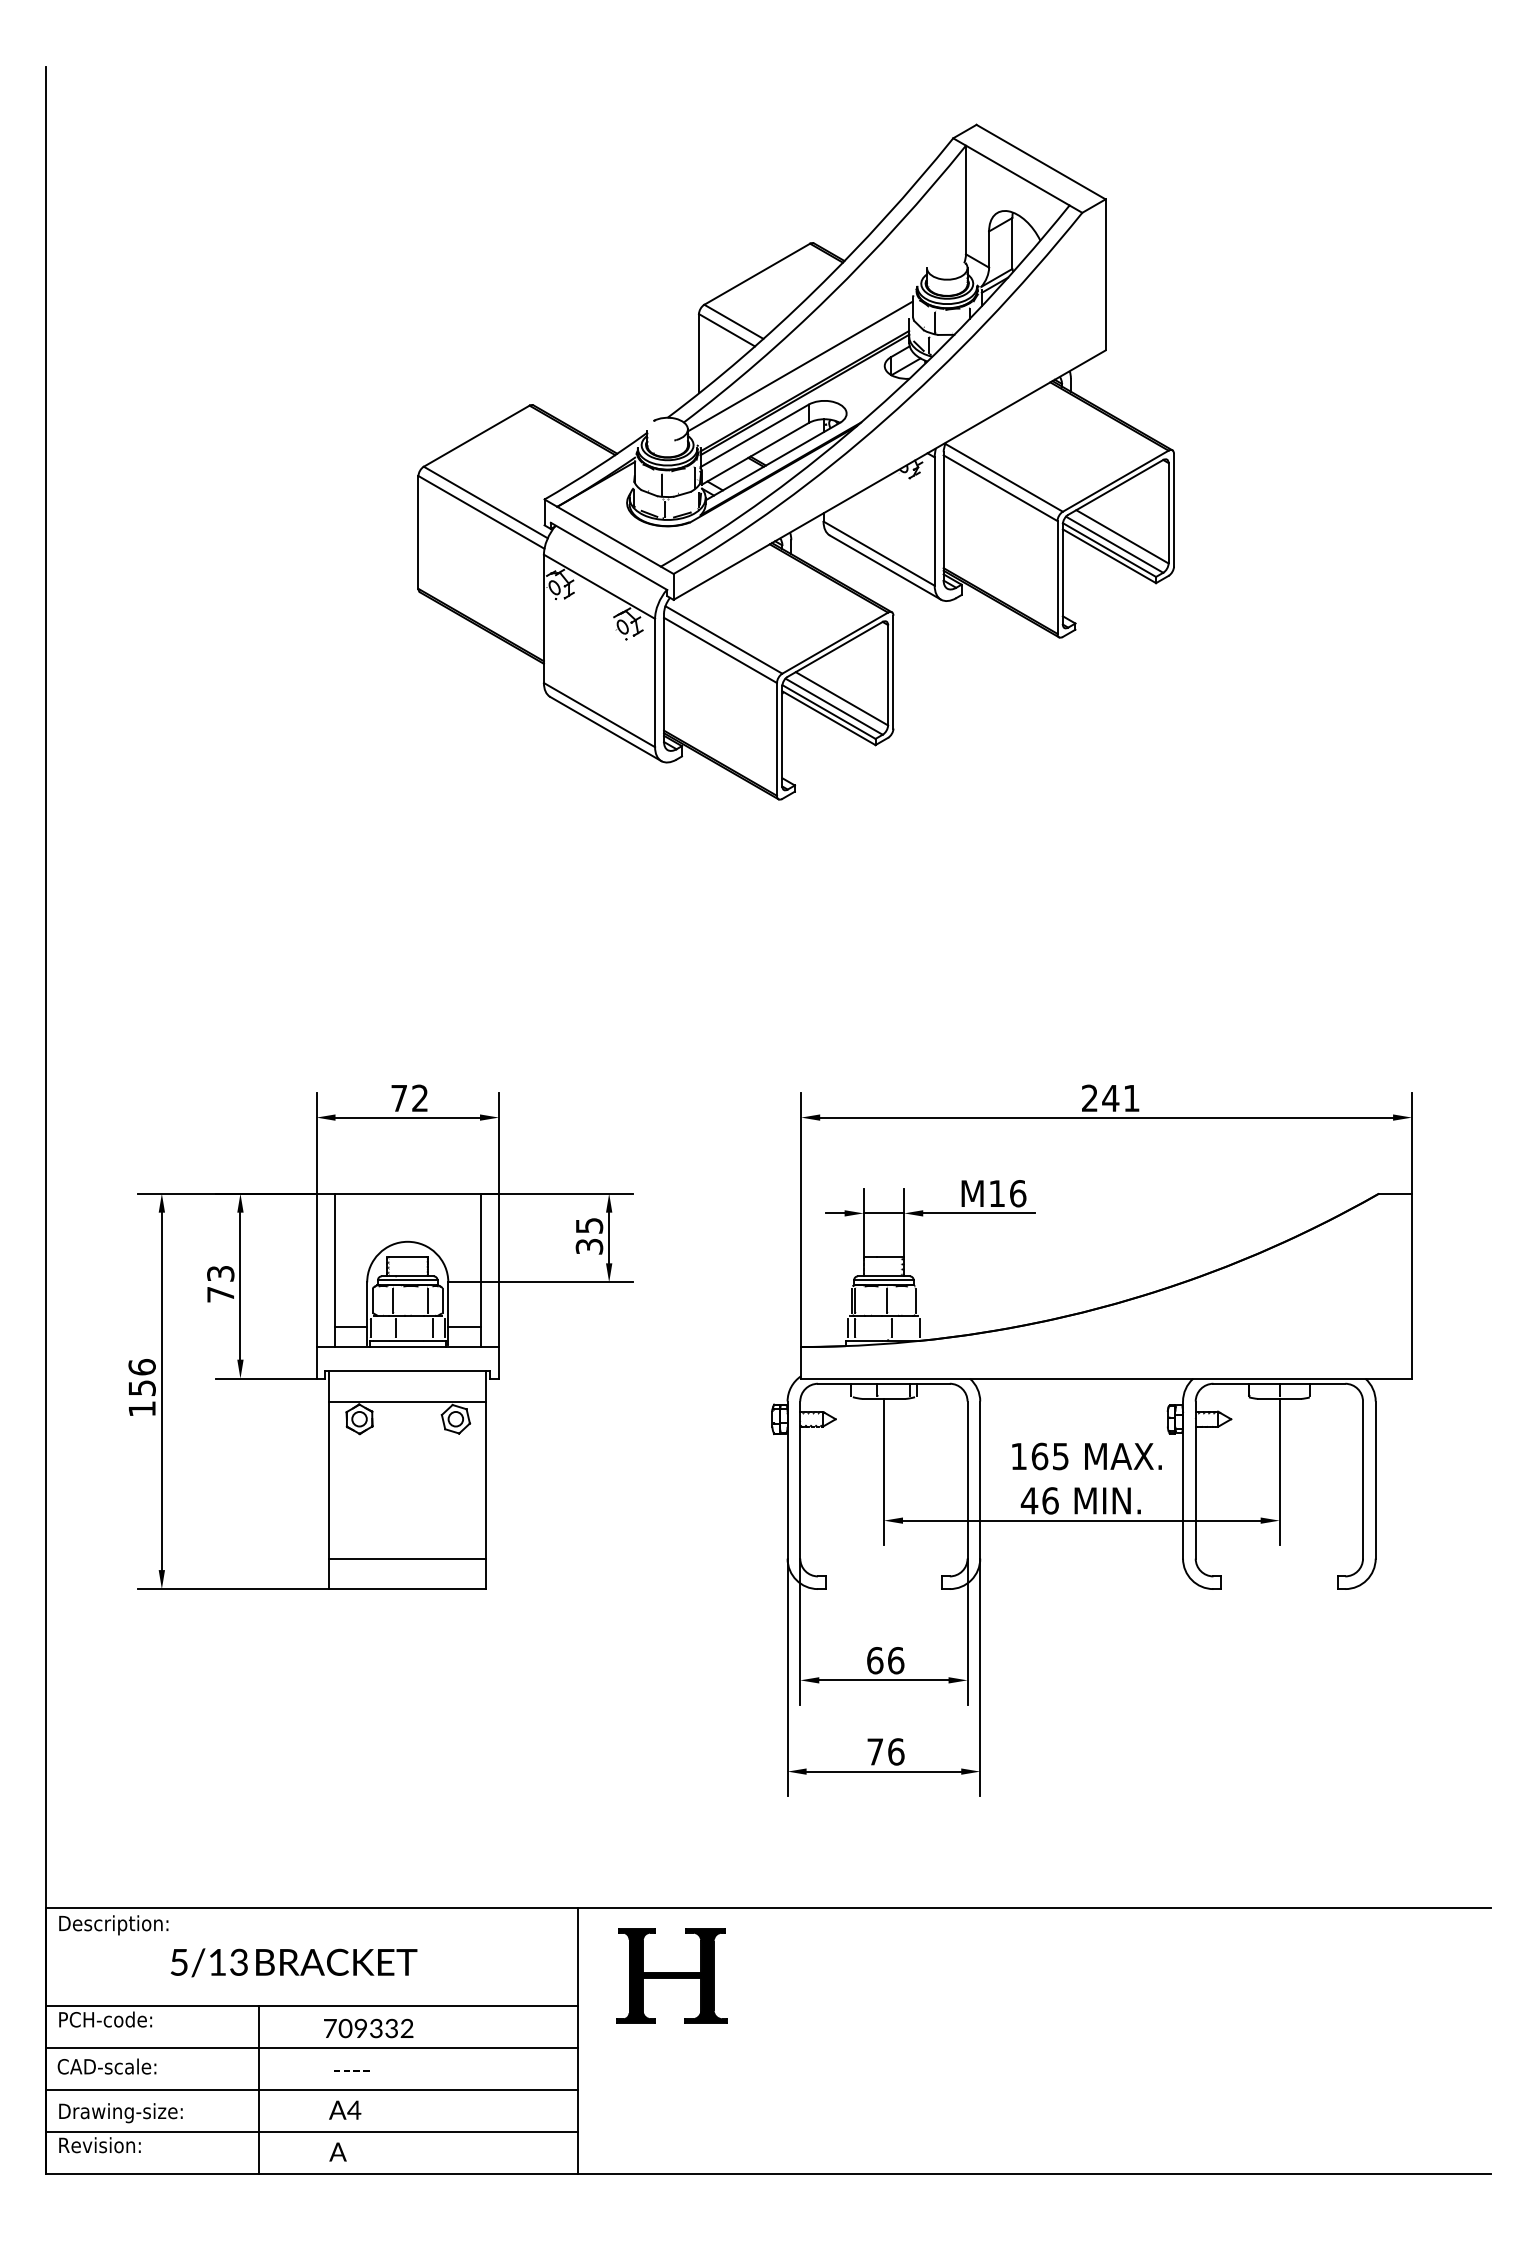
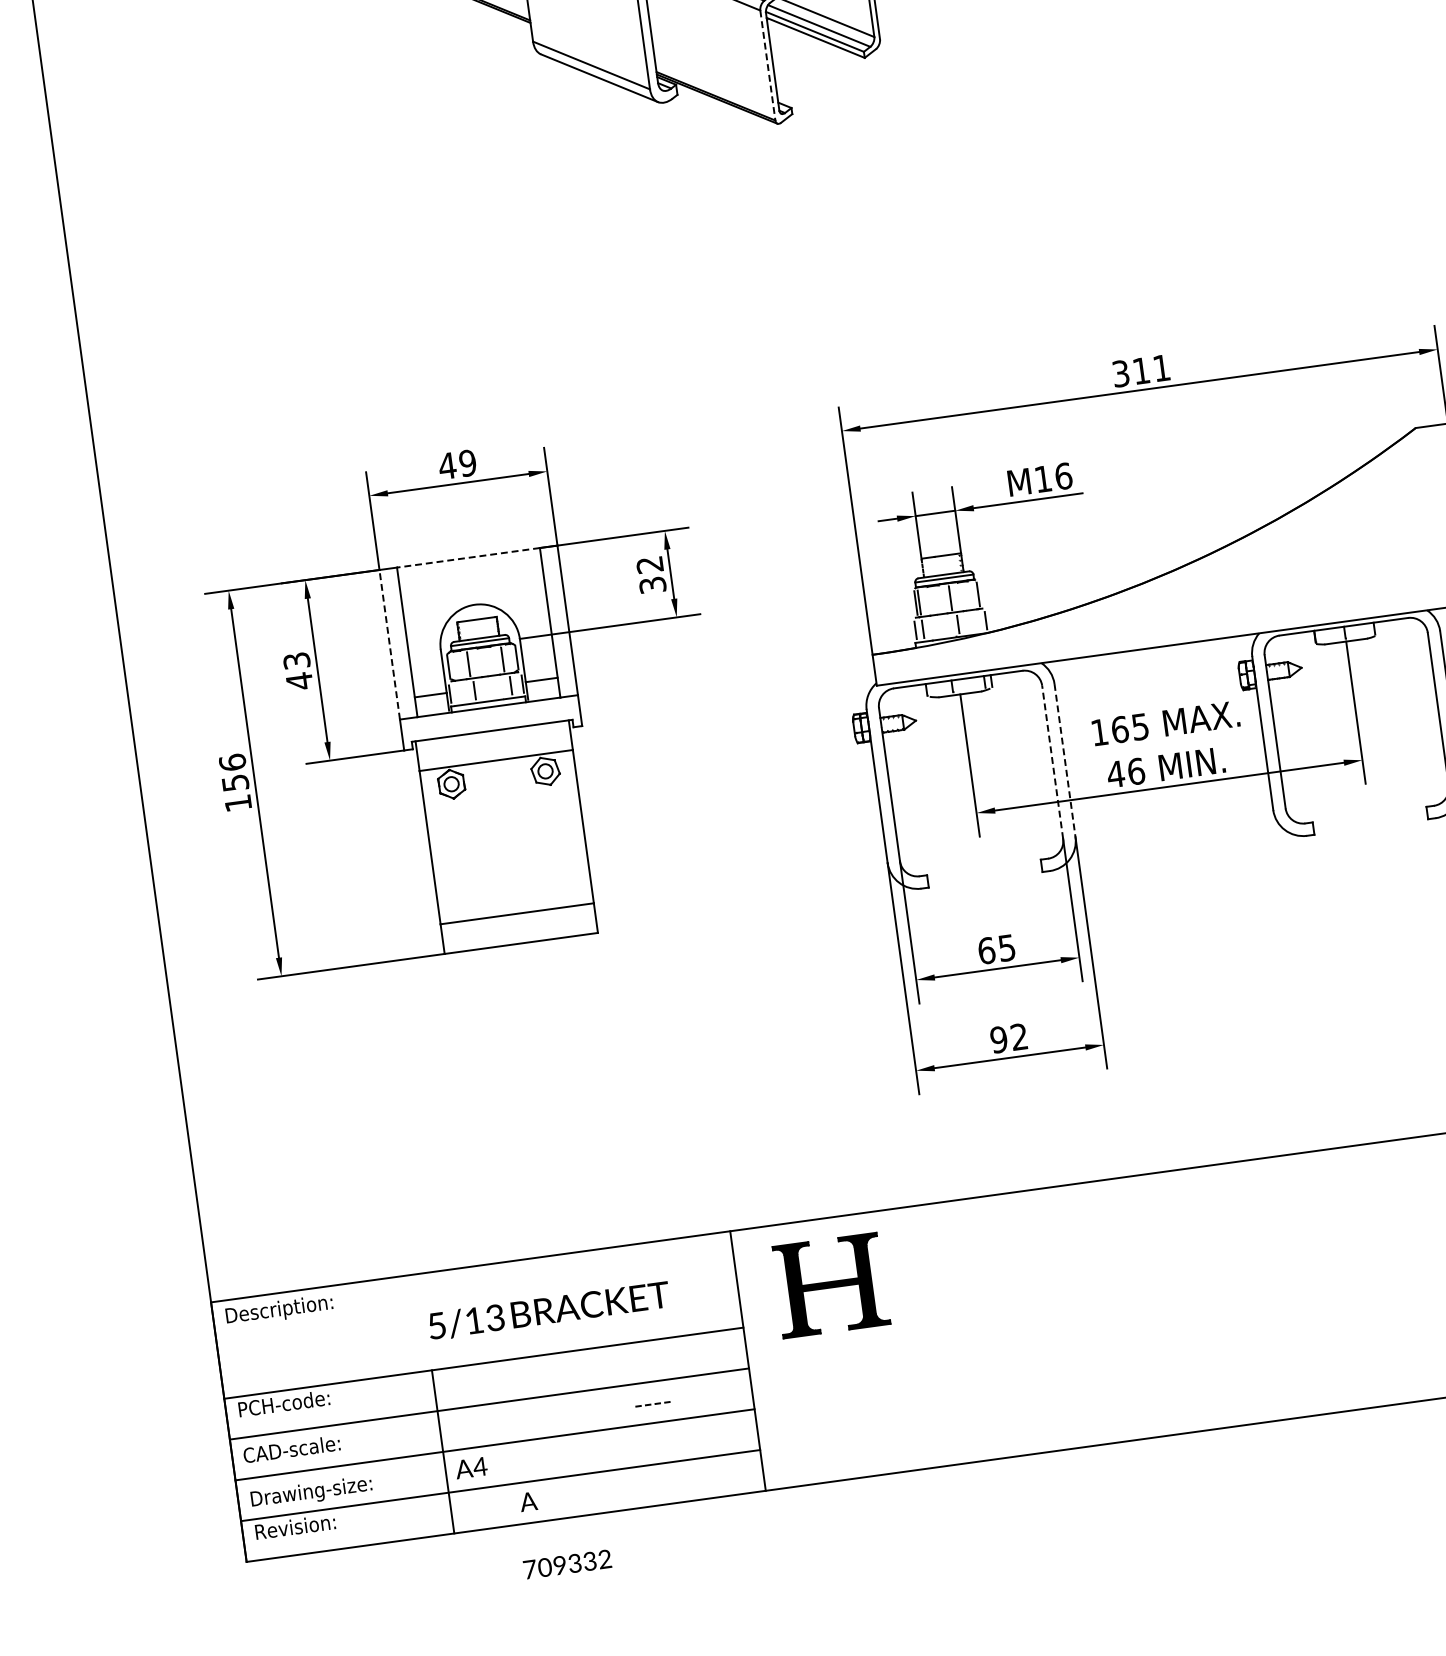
line: (776, 739) -> (767, 65), solid -> dashed
text: (409, 1098) -> (457, 464), 72 -> 49
text: (1100, 1098) -> (1131, 372), 241 -> 311
line: (407, 1193) -> (468, 557), solid -> dashed
text: (589, 1225) -> (649, 564), 35 -> 32
line: (316, 1270) -> (389, 644), solid -> dashed
text: (220, 1294) -> (299, 681), 73 -> 43
line: (967, 1480) -> (1052, 762), solid -> dashed
line: (980, 1480) -> (1065, 761), solid -> dashed
text: (896, 1660) -> (1007, 947), 66 -> 65
text: (885, 1751) -> (1008, 1038), 76 -> 92
text: (293, 1962) -> (548, 1310), moved
text: (368, 2028) -> (567, 1564), moved
text: (351, 2070) -> (652, 1403), moved
text: (345, 2109) -> (471, 1467), moved

